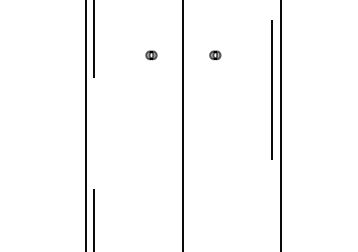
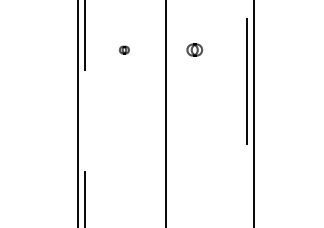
part: (151, 55) -> (124, 50), moved
part: (215, 55) -> (195, 50), size x1.6

